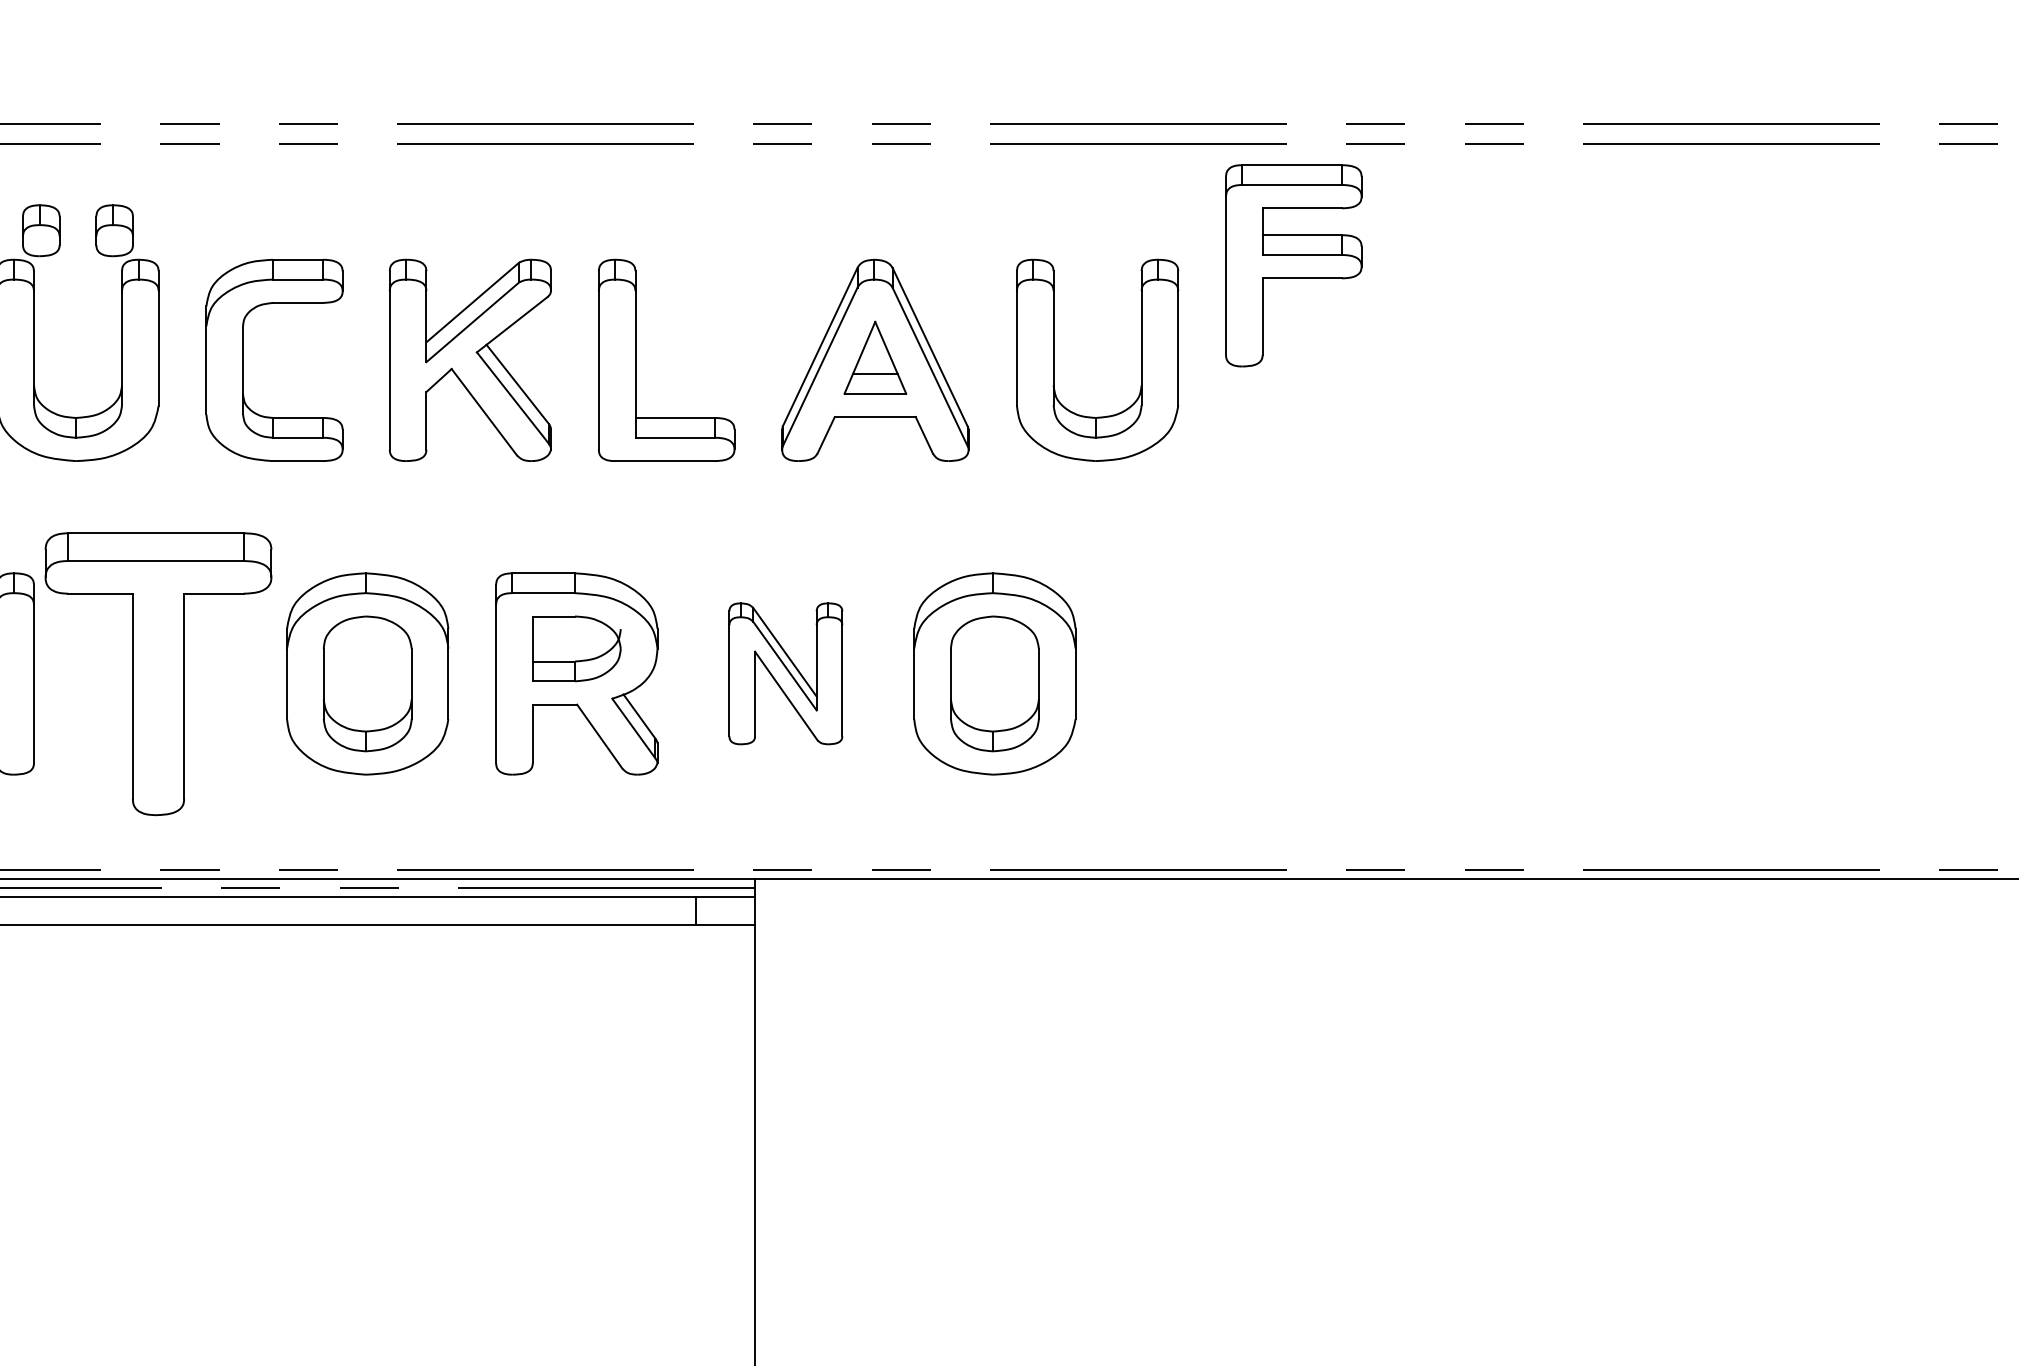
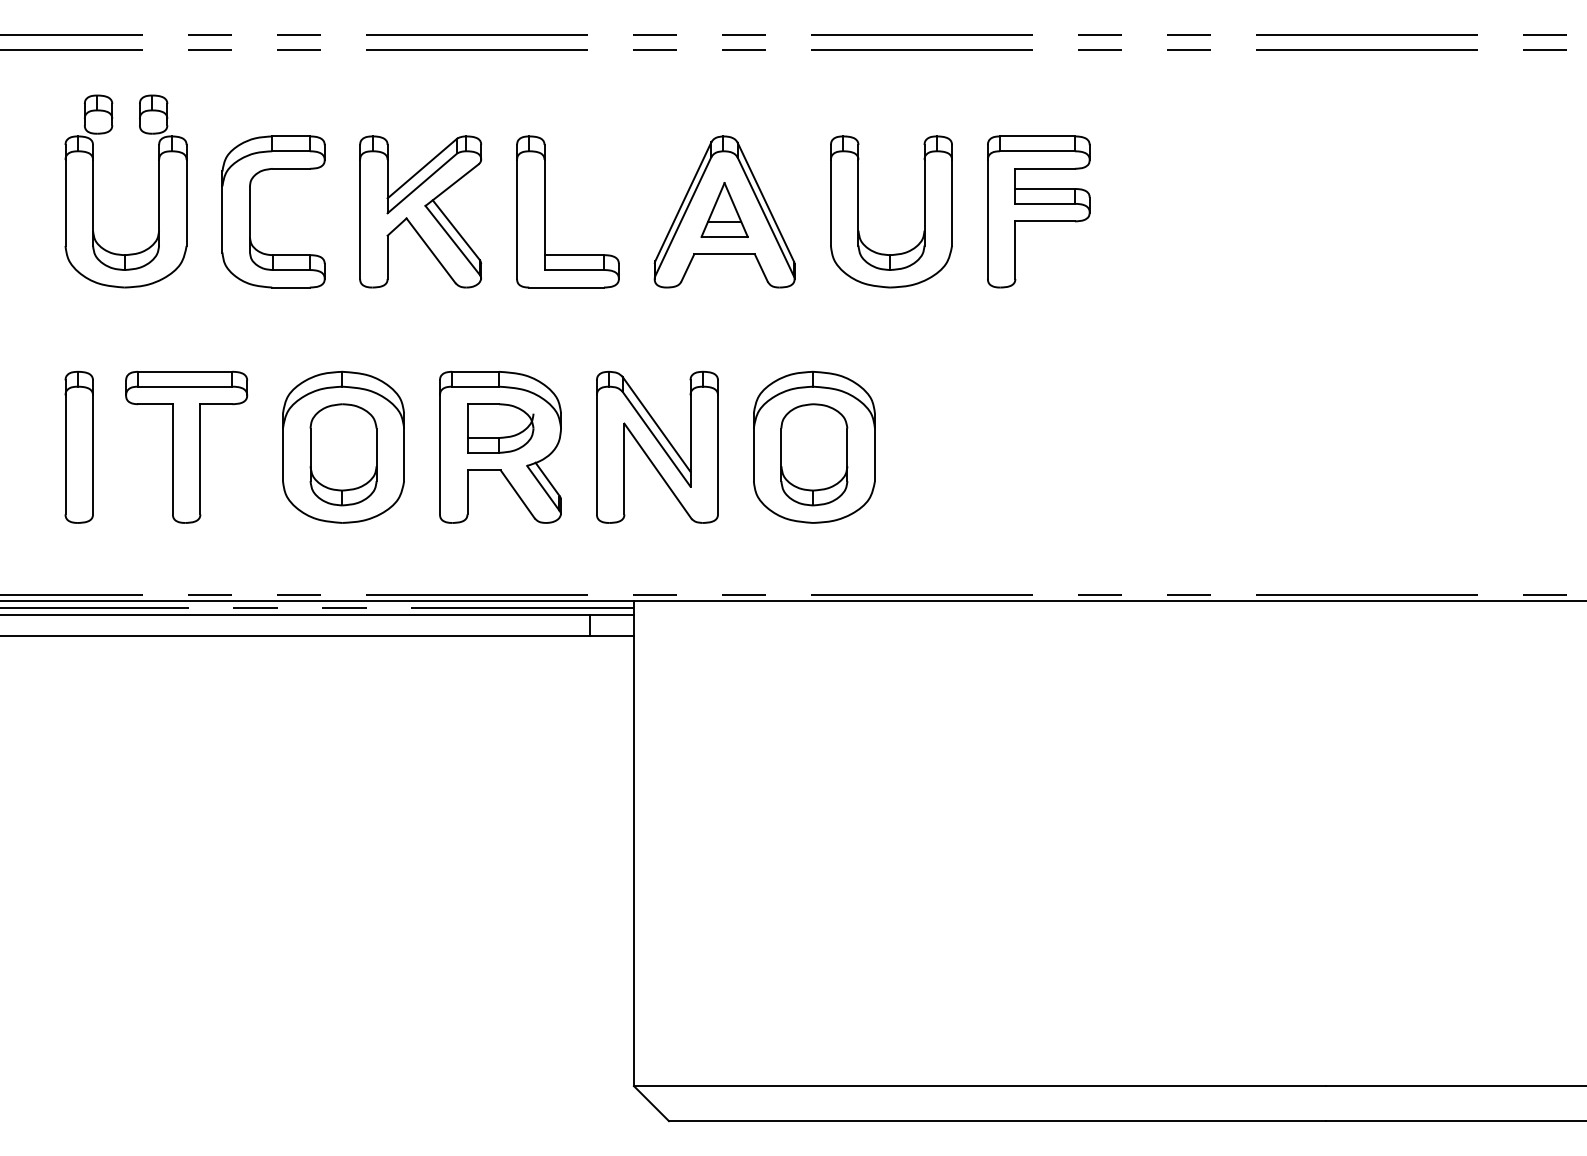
part: (1293, 265) -> (1038, 211), moved
part: (158, 672) -> (186, 446), size x0.71
part: (785, 672) -> (657, 446), size x1.43

